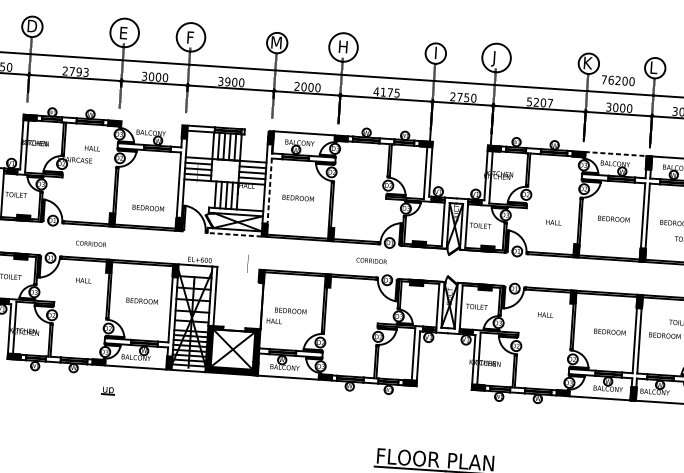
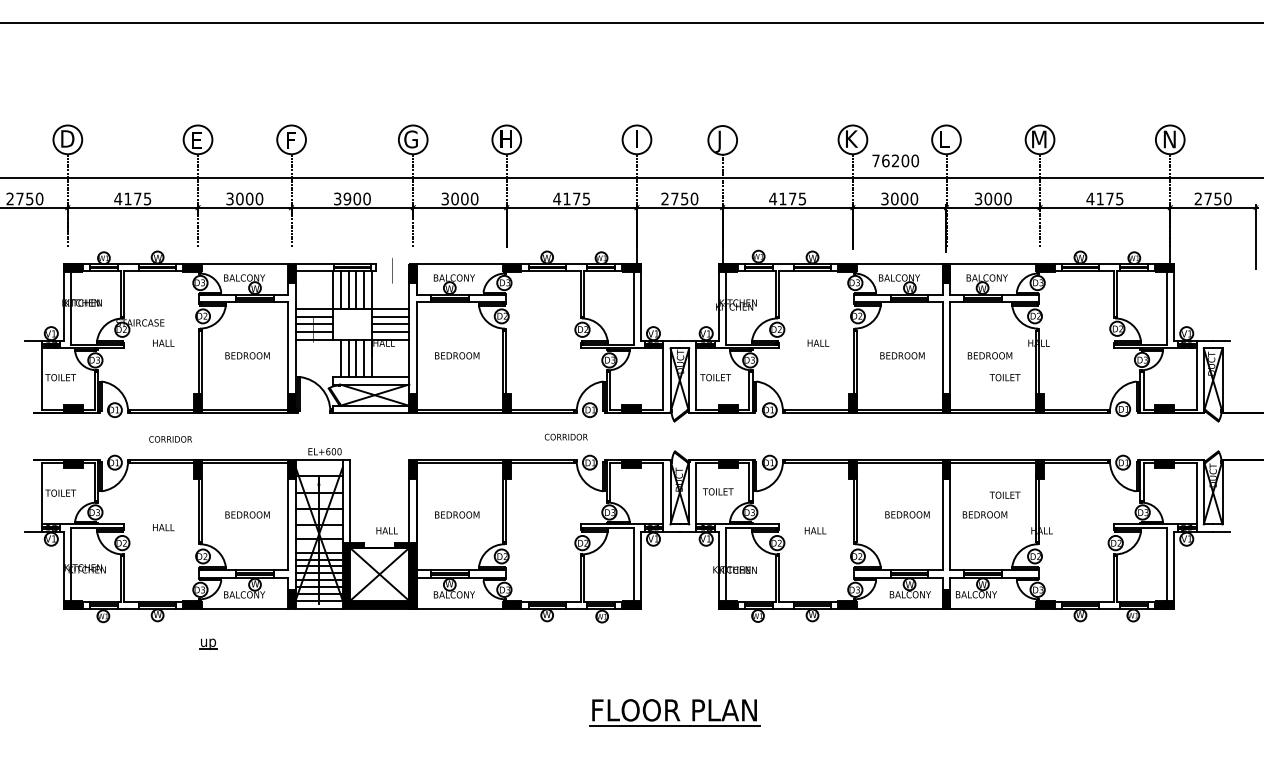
circle: (124, 32) -> (197, 139), size x0.71
circle: (190, 37) -> (291, 139), size x0.71
text: (276, 42) -> (411, 139), M -> G
circle: (343, 47) -> (506, 139), size x0.71
circle: (496, 58) -> (722, 140), size x0.71
text: (75, 71) -> (132, 198), 2793 -> 4175
text: (296, 86) -> (444, 199), 2000 -> 3000
text: (539, 102) -> (787, 198), 5207 -> 4175
line: (151, 123) -> (244, 264), added
text: (92, 148) -> (163, 342), moved
line: (618, 154) -> (903, 264), dashed -> solid
line: (269, 191) -> (416, 348), dashed -> solid
text: (148, 207) -> (247, 355), moved
text: (553, 222) -> (818, 342), moved
line: (234, 235) -> (370, 413), dashed -> solid
line: (247, 263) -> (392, 270), moved
text: (83, 280) -> (163, 527), moved
line: (257, 305) -> (409, 510), added
text: (545, 314) -> (815, 530), moved
text: (273, 320) -> (386, 530), moved

